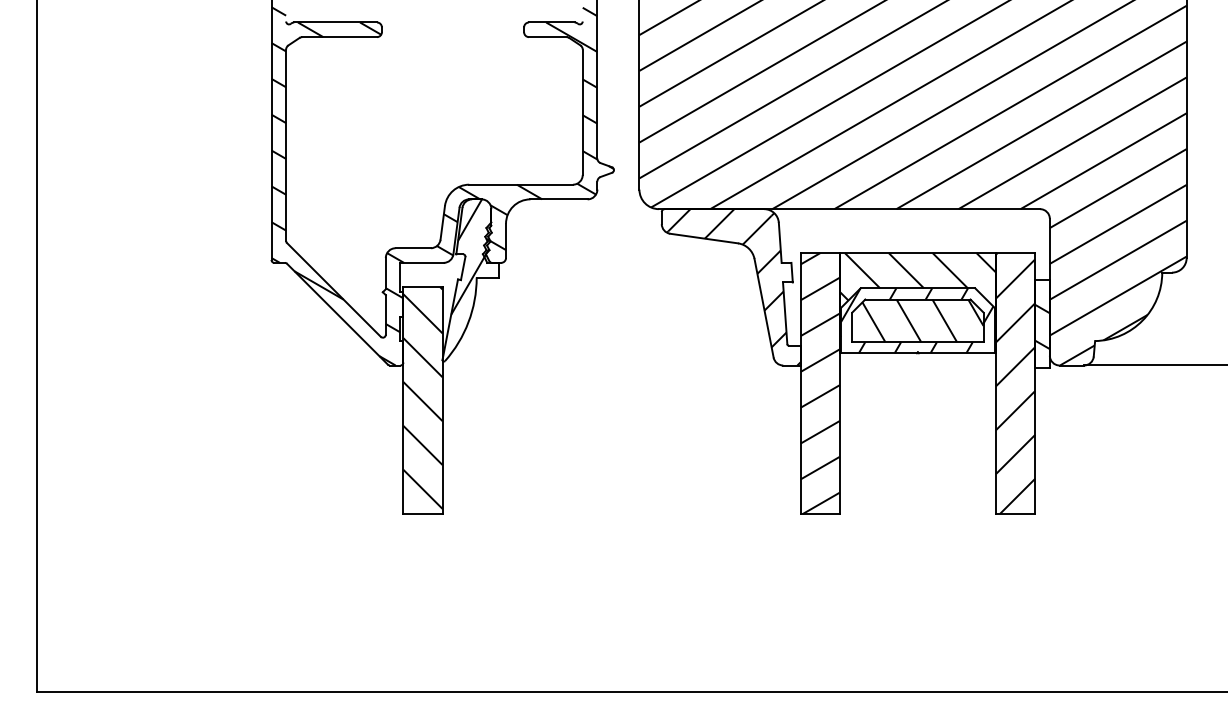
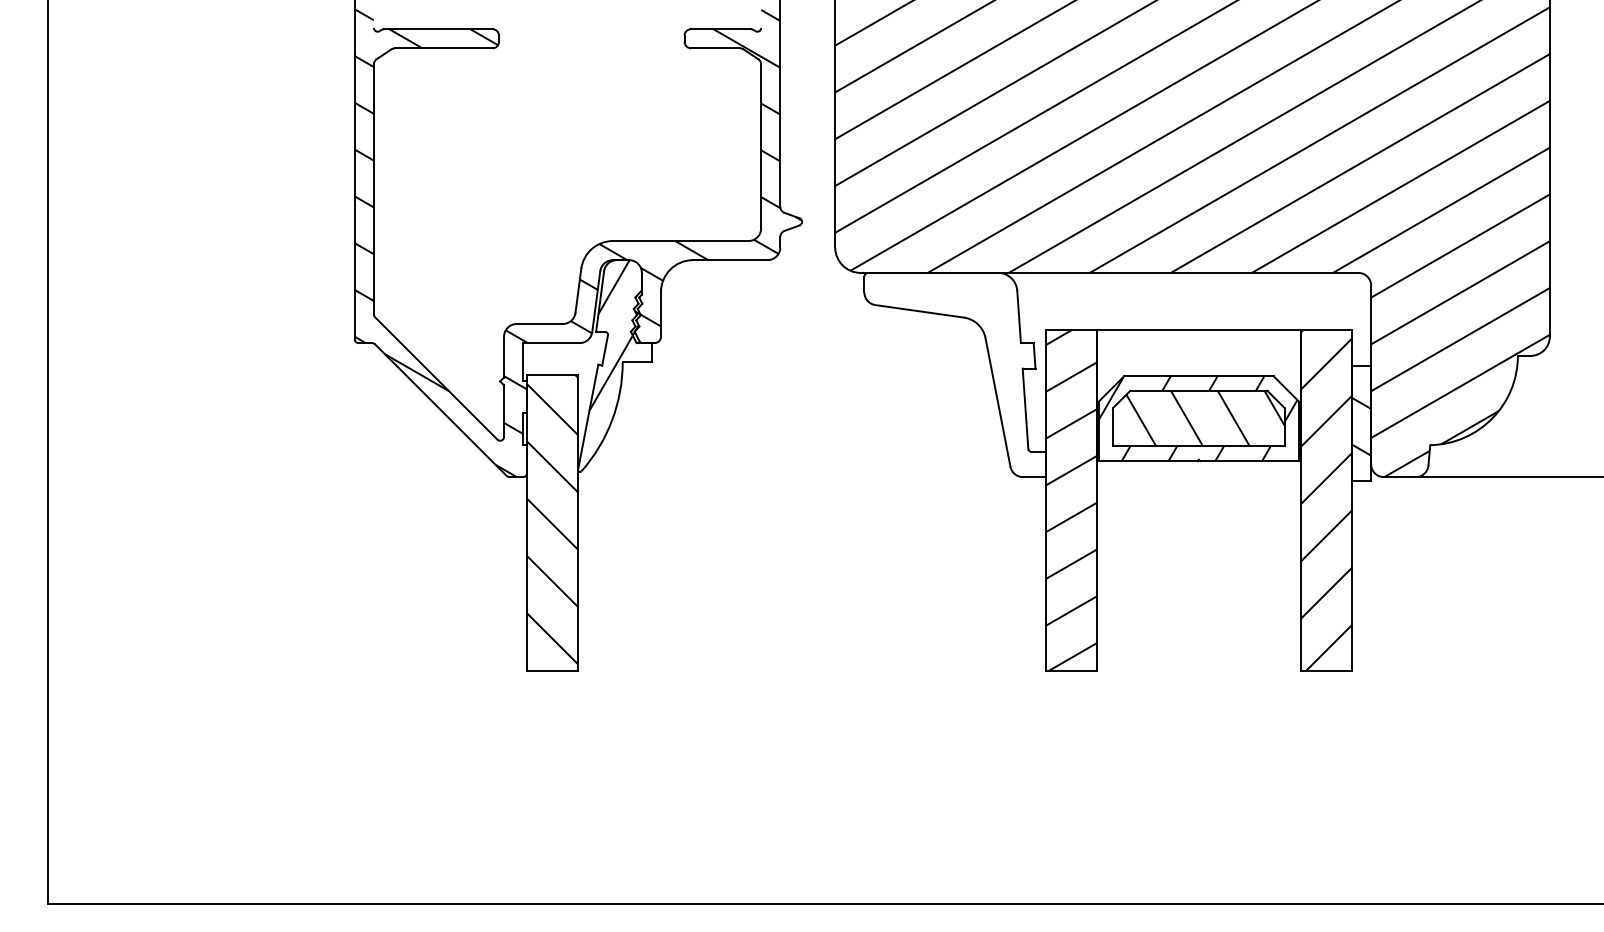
hatch: (733, 286) -> (958, 374), removed
hatch: (917, 294) -> (1198, 384), removed

